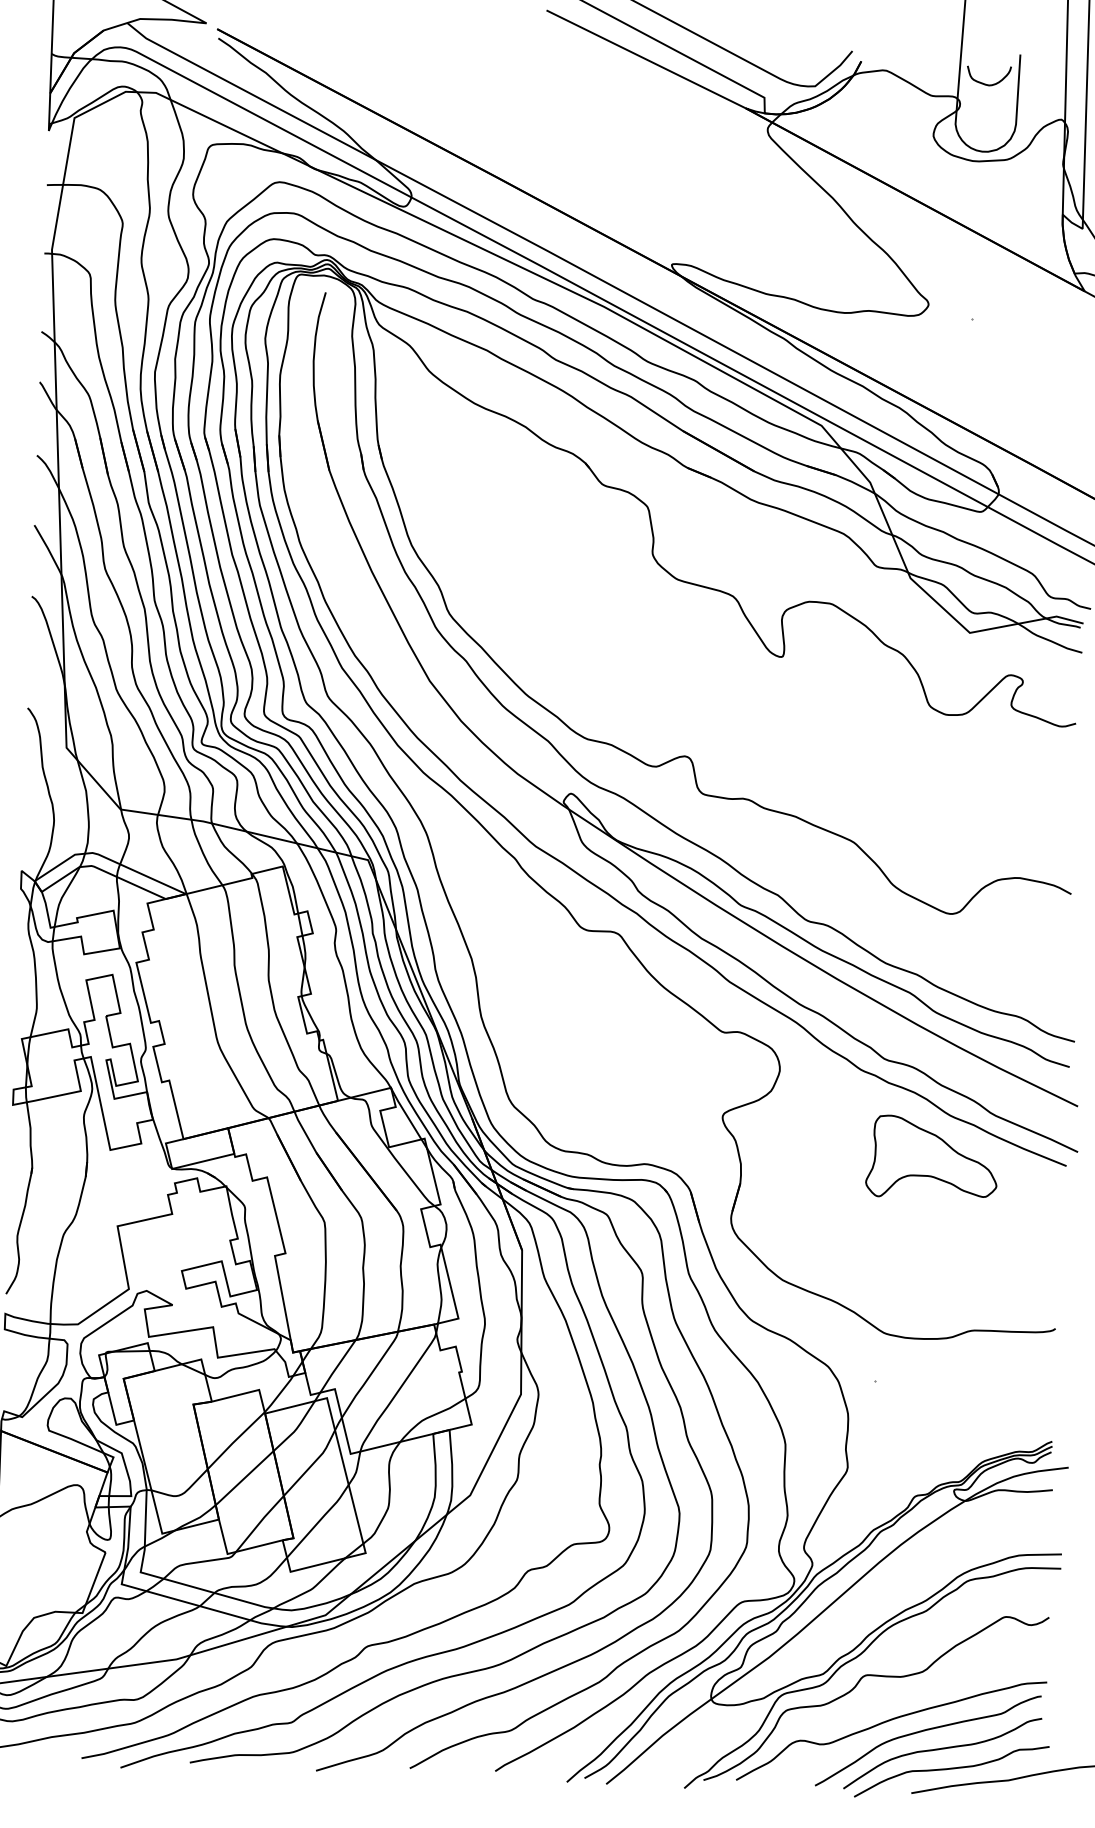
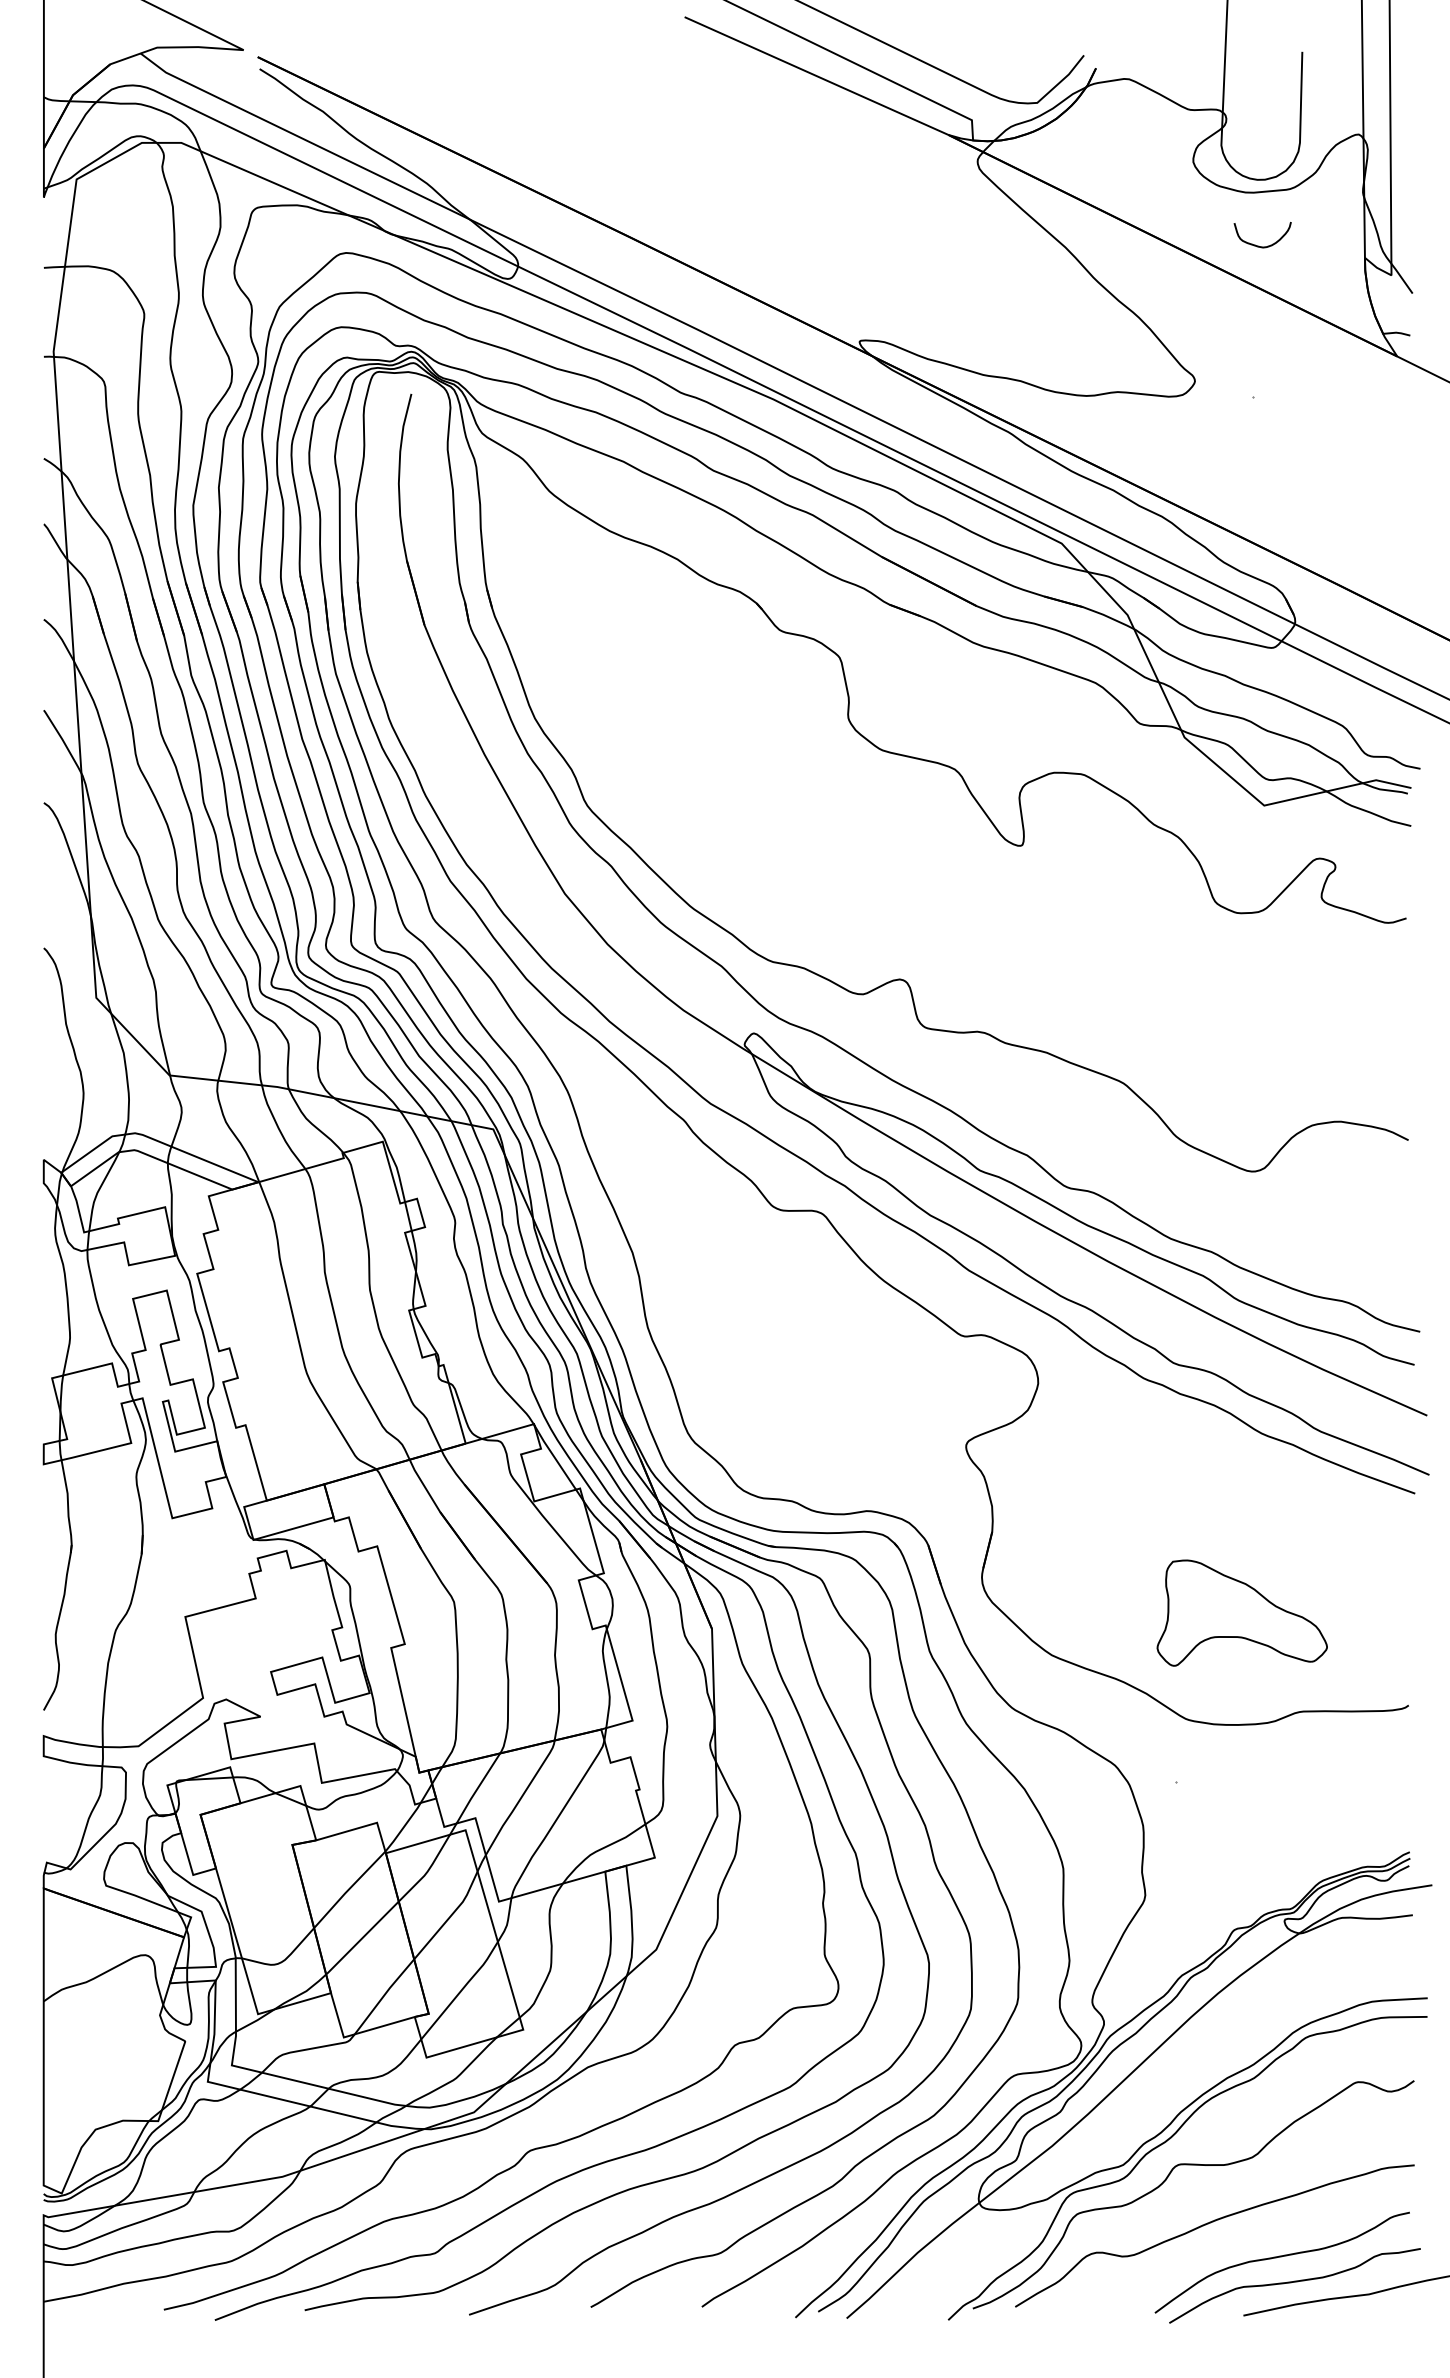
curve: (985, 83) -> (1258, 245), moved
part: (931, 1157) -> (1241, 1612), moved
curve: (924, 1731) -> (1257, 2234), removed

